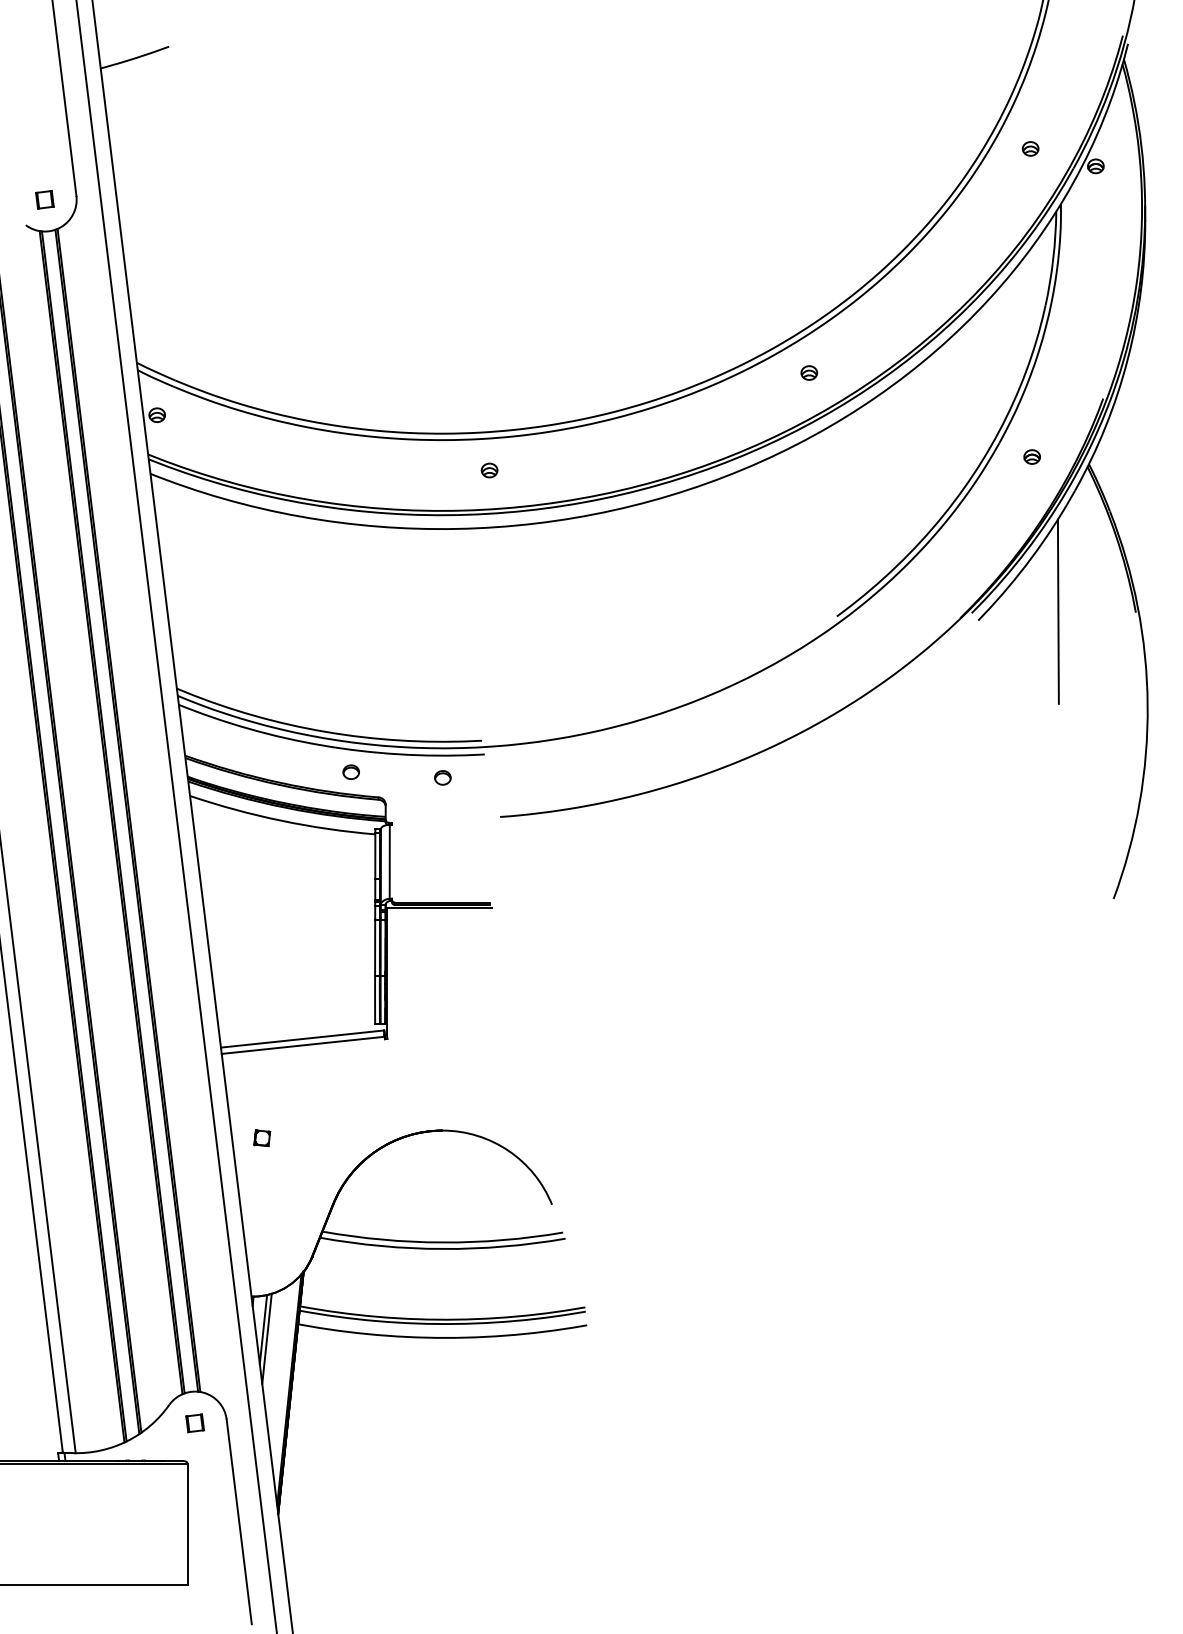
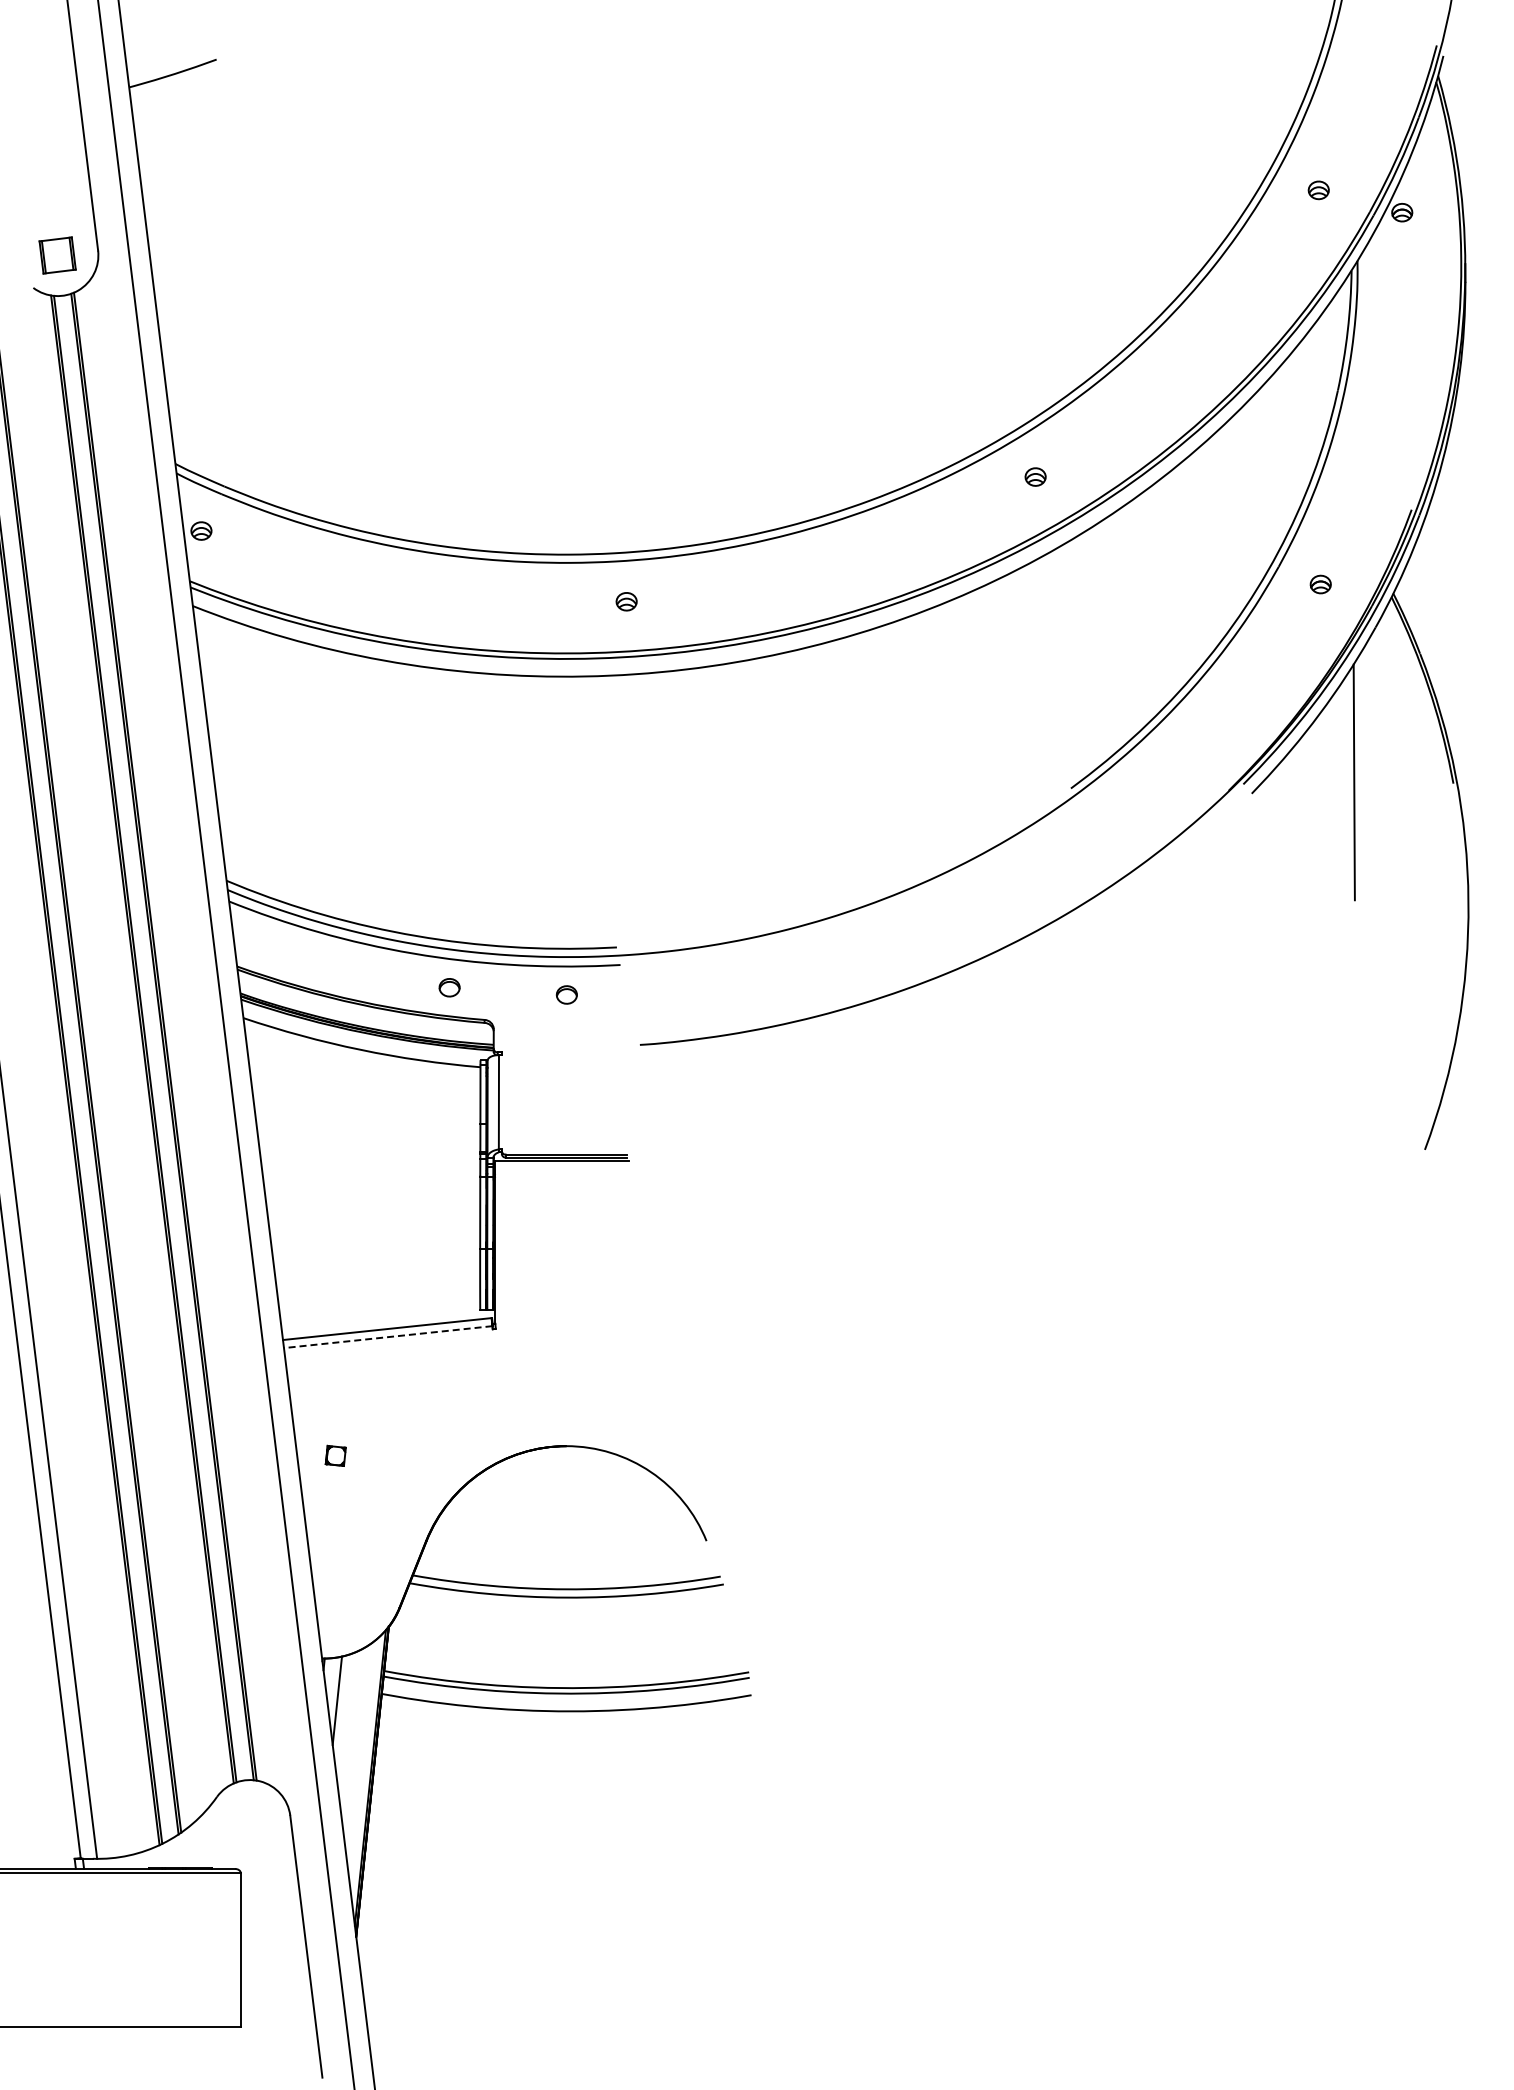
part: (44, 199) -> (57, 255), size x1.6
line: (303, 1045) -> (388, 1337), solid -> dashed
line: (266, 1338) -> (341, 1712), removed
part: (194, 1423) -> (249, 1820), removed

